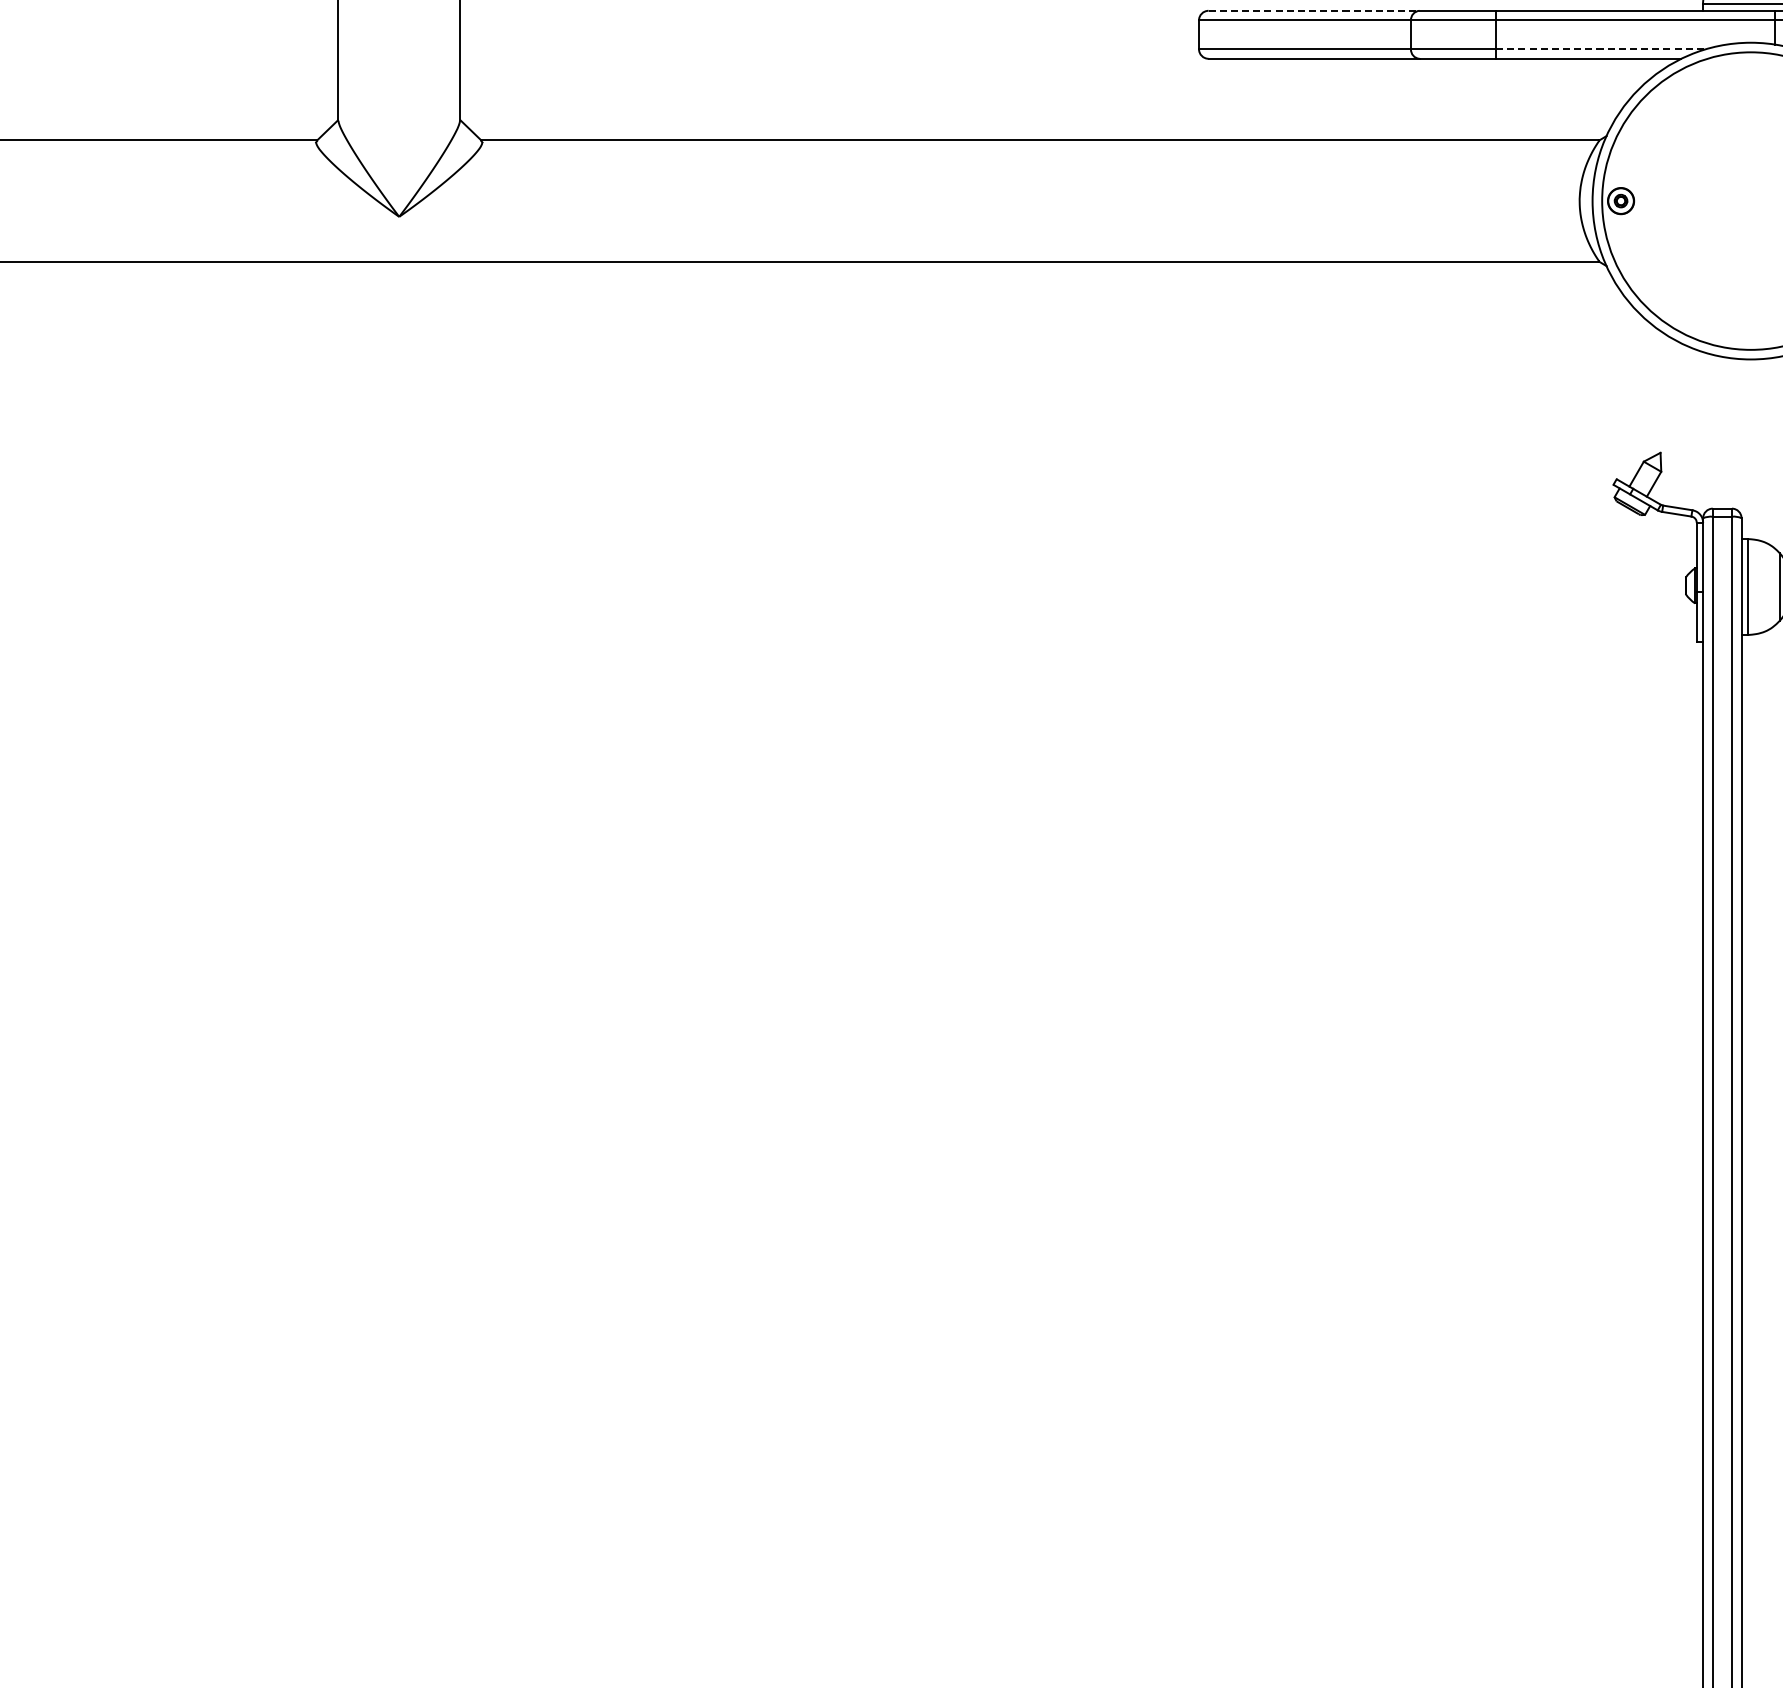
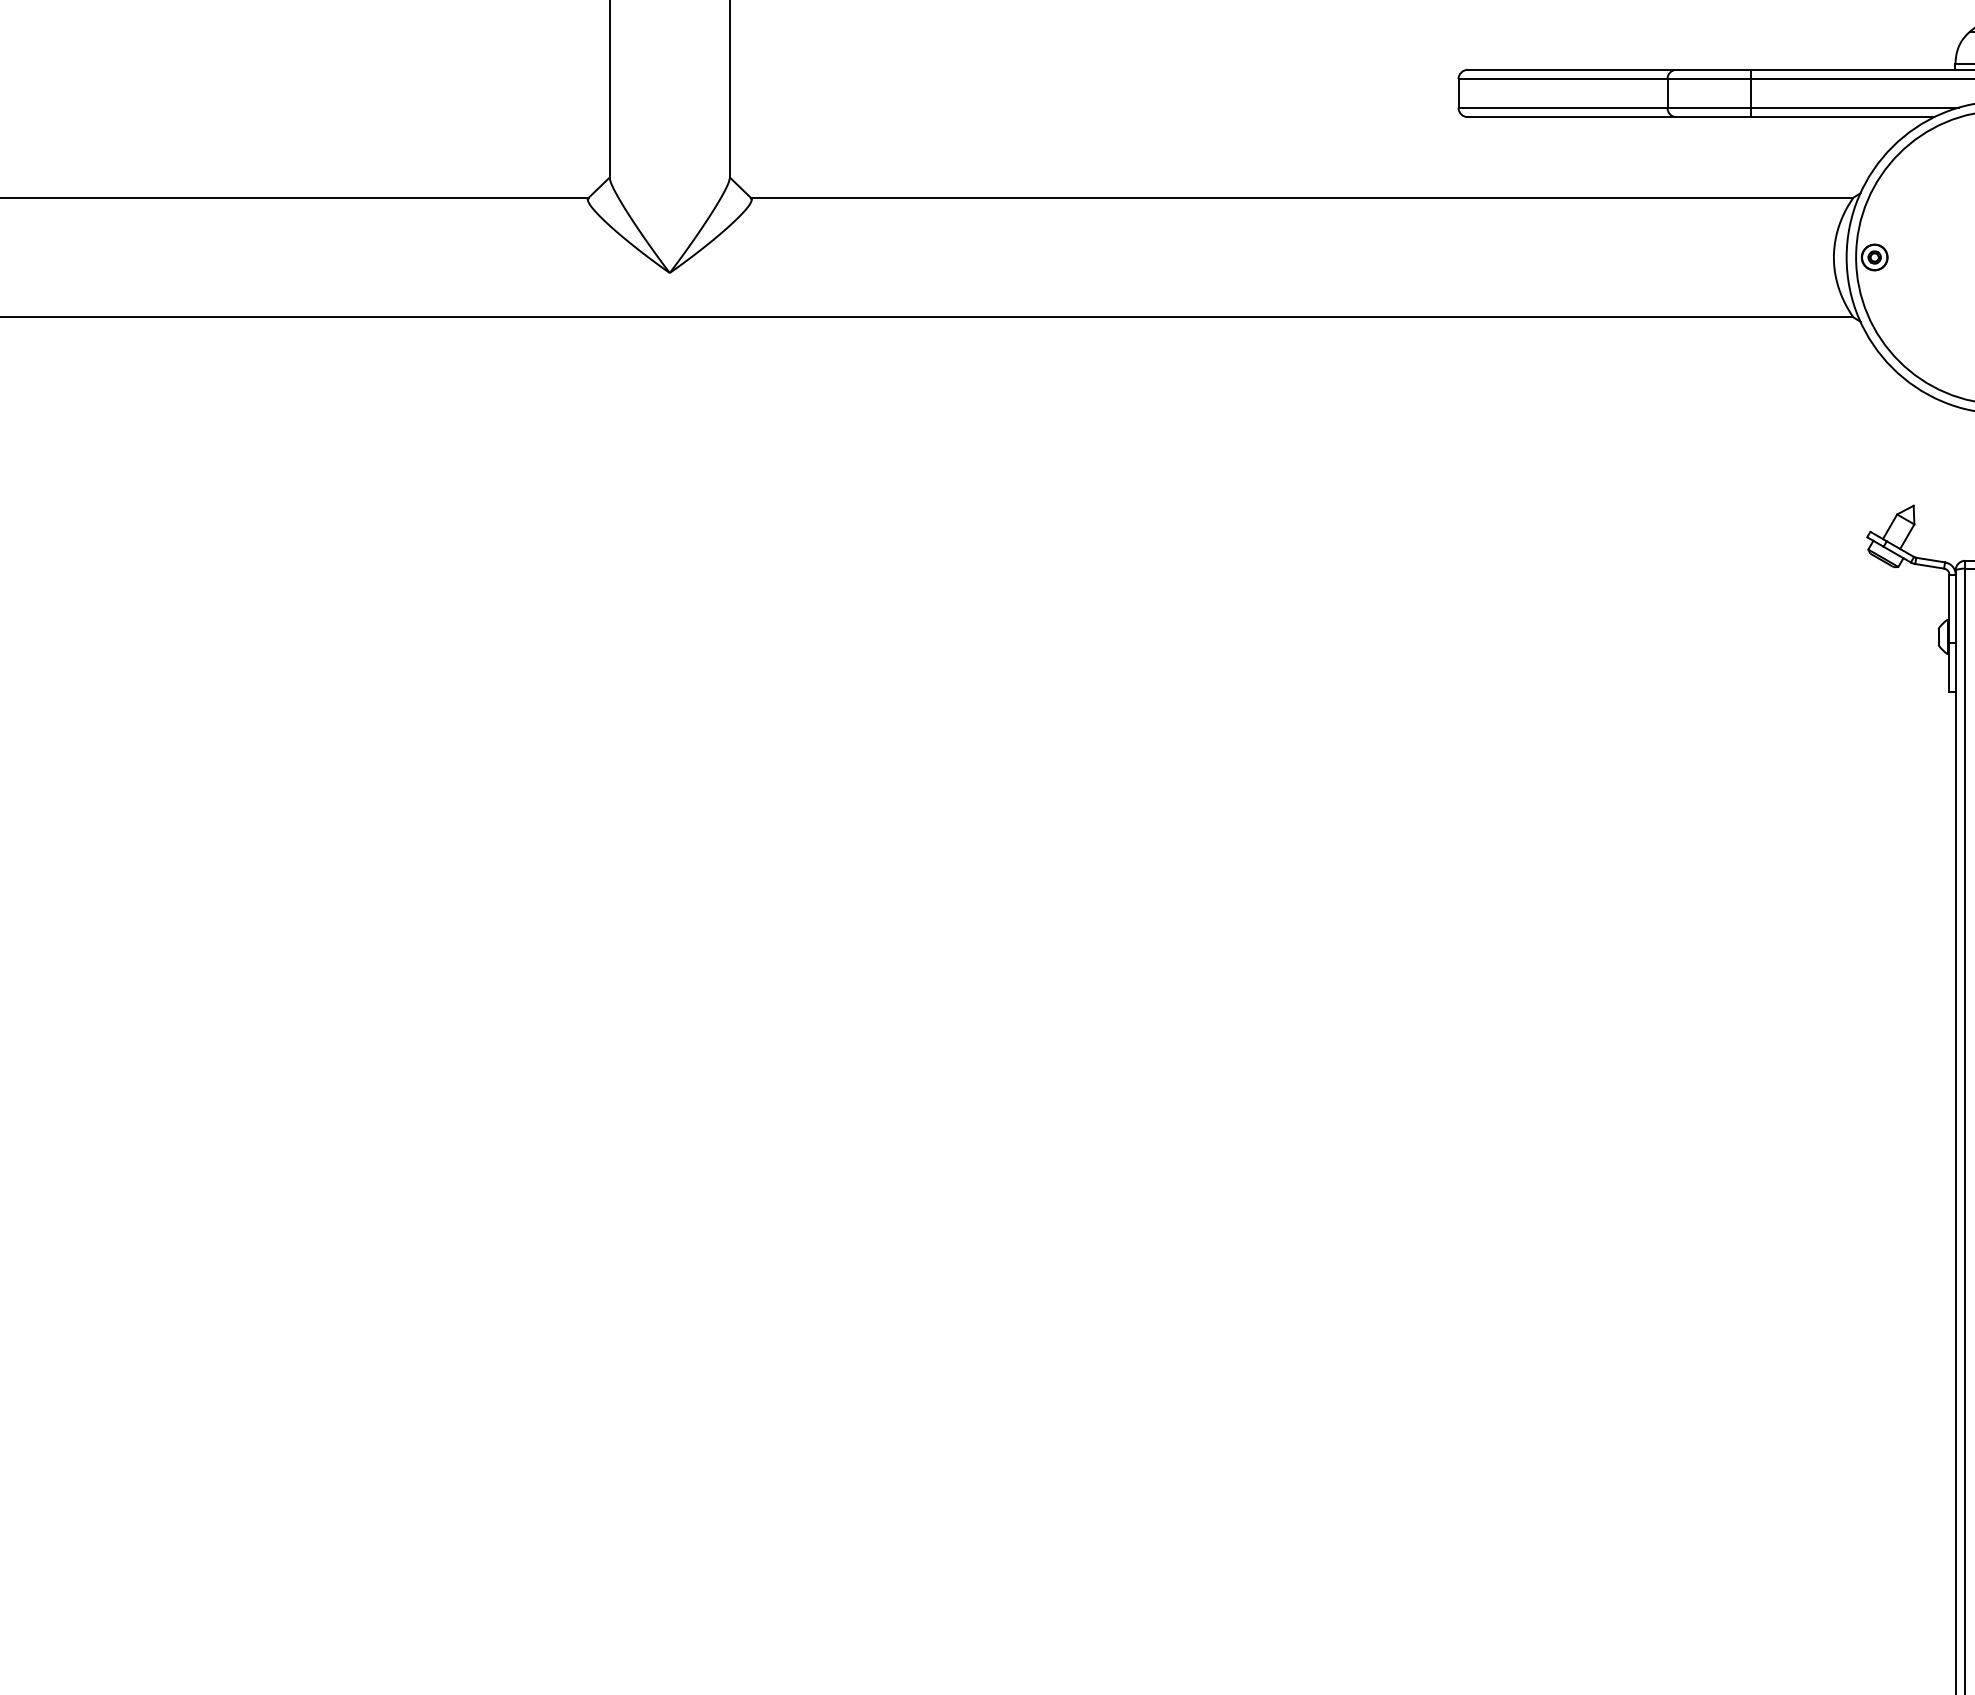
line: (1313, 10) -> (1571, 69), dashed -> solid
line: (1601, 49) -> (1855, 107), dashed -> solid

